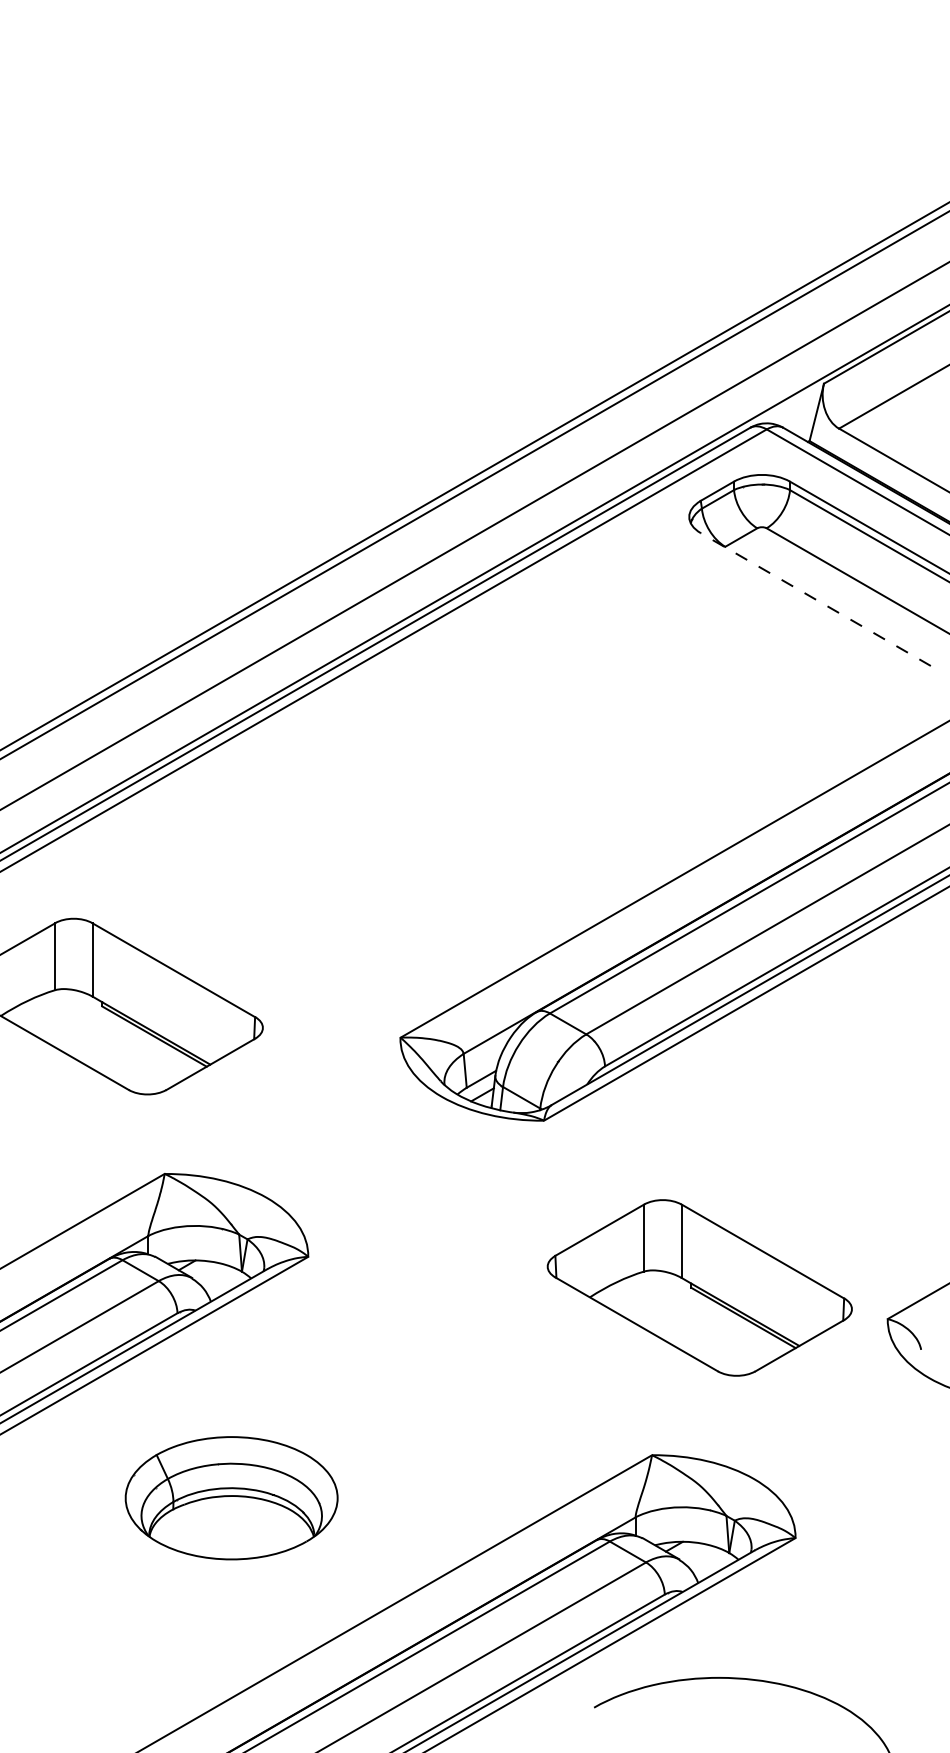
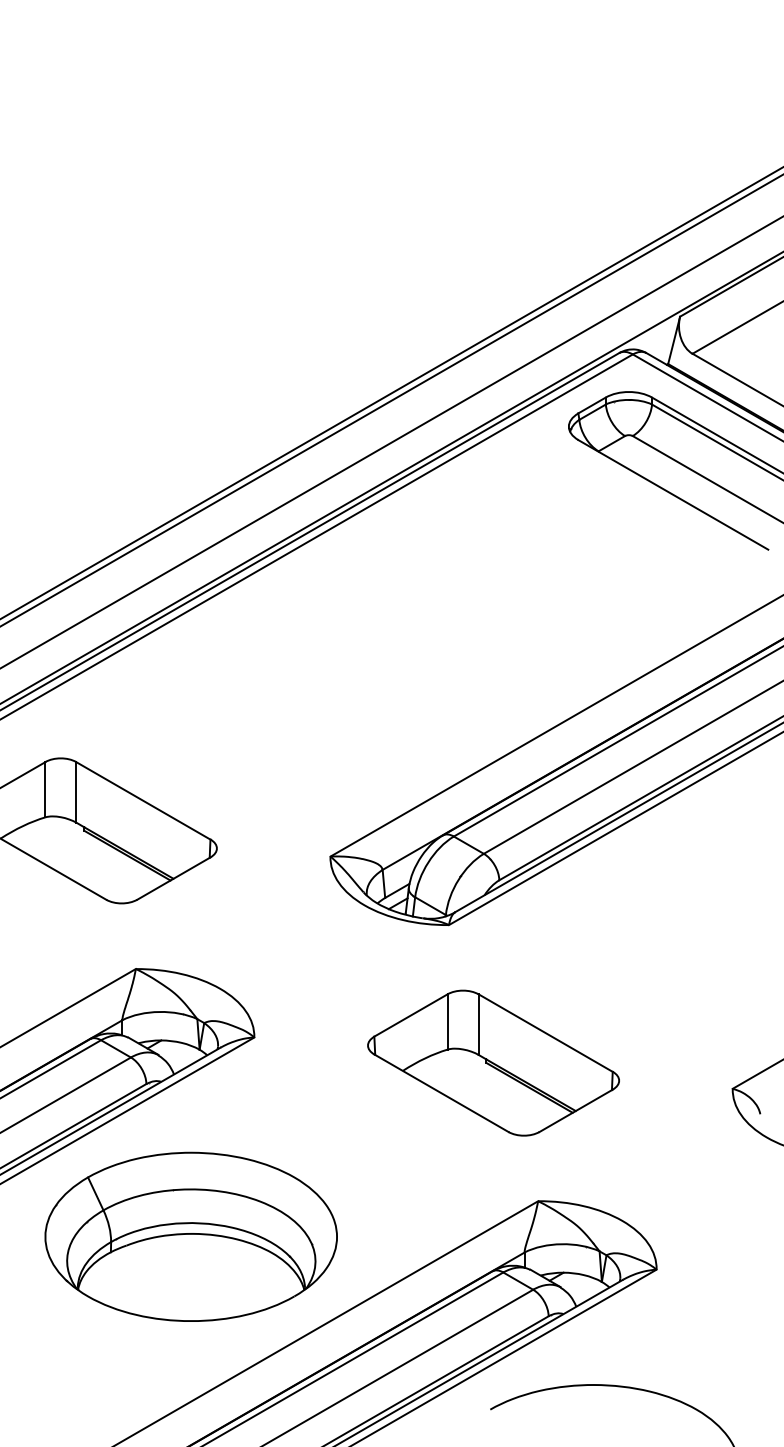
line: (816, 599) -> (673, 494), dashed -> solid
part: (699, 1287) -> (493, 1062), moved
part: (230, 1497) -> (190, 1236), size x1.67

